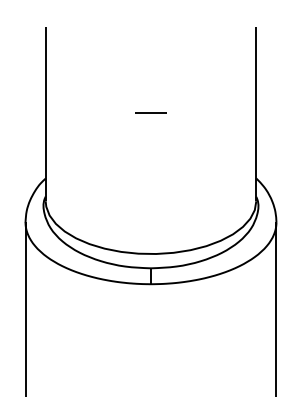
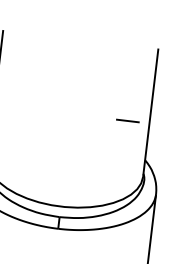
line: (150, 112) -> (127, 120), moved

